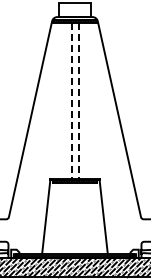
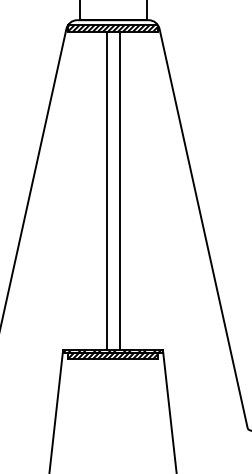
line: (72, 101) -> (107, 192), dashed -> solid
line: (78, 101) -> (120, 192), dashed -> solid

